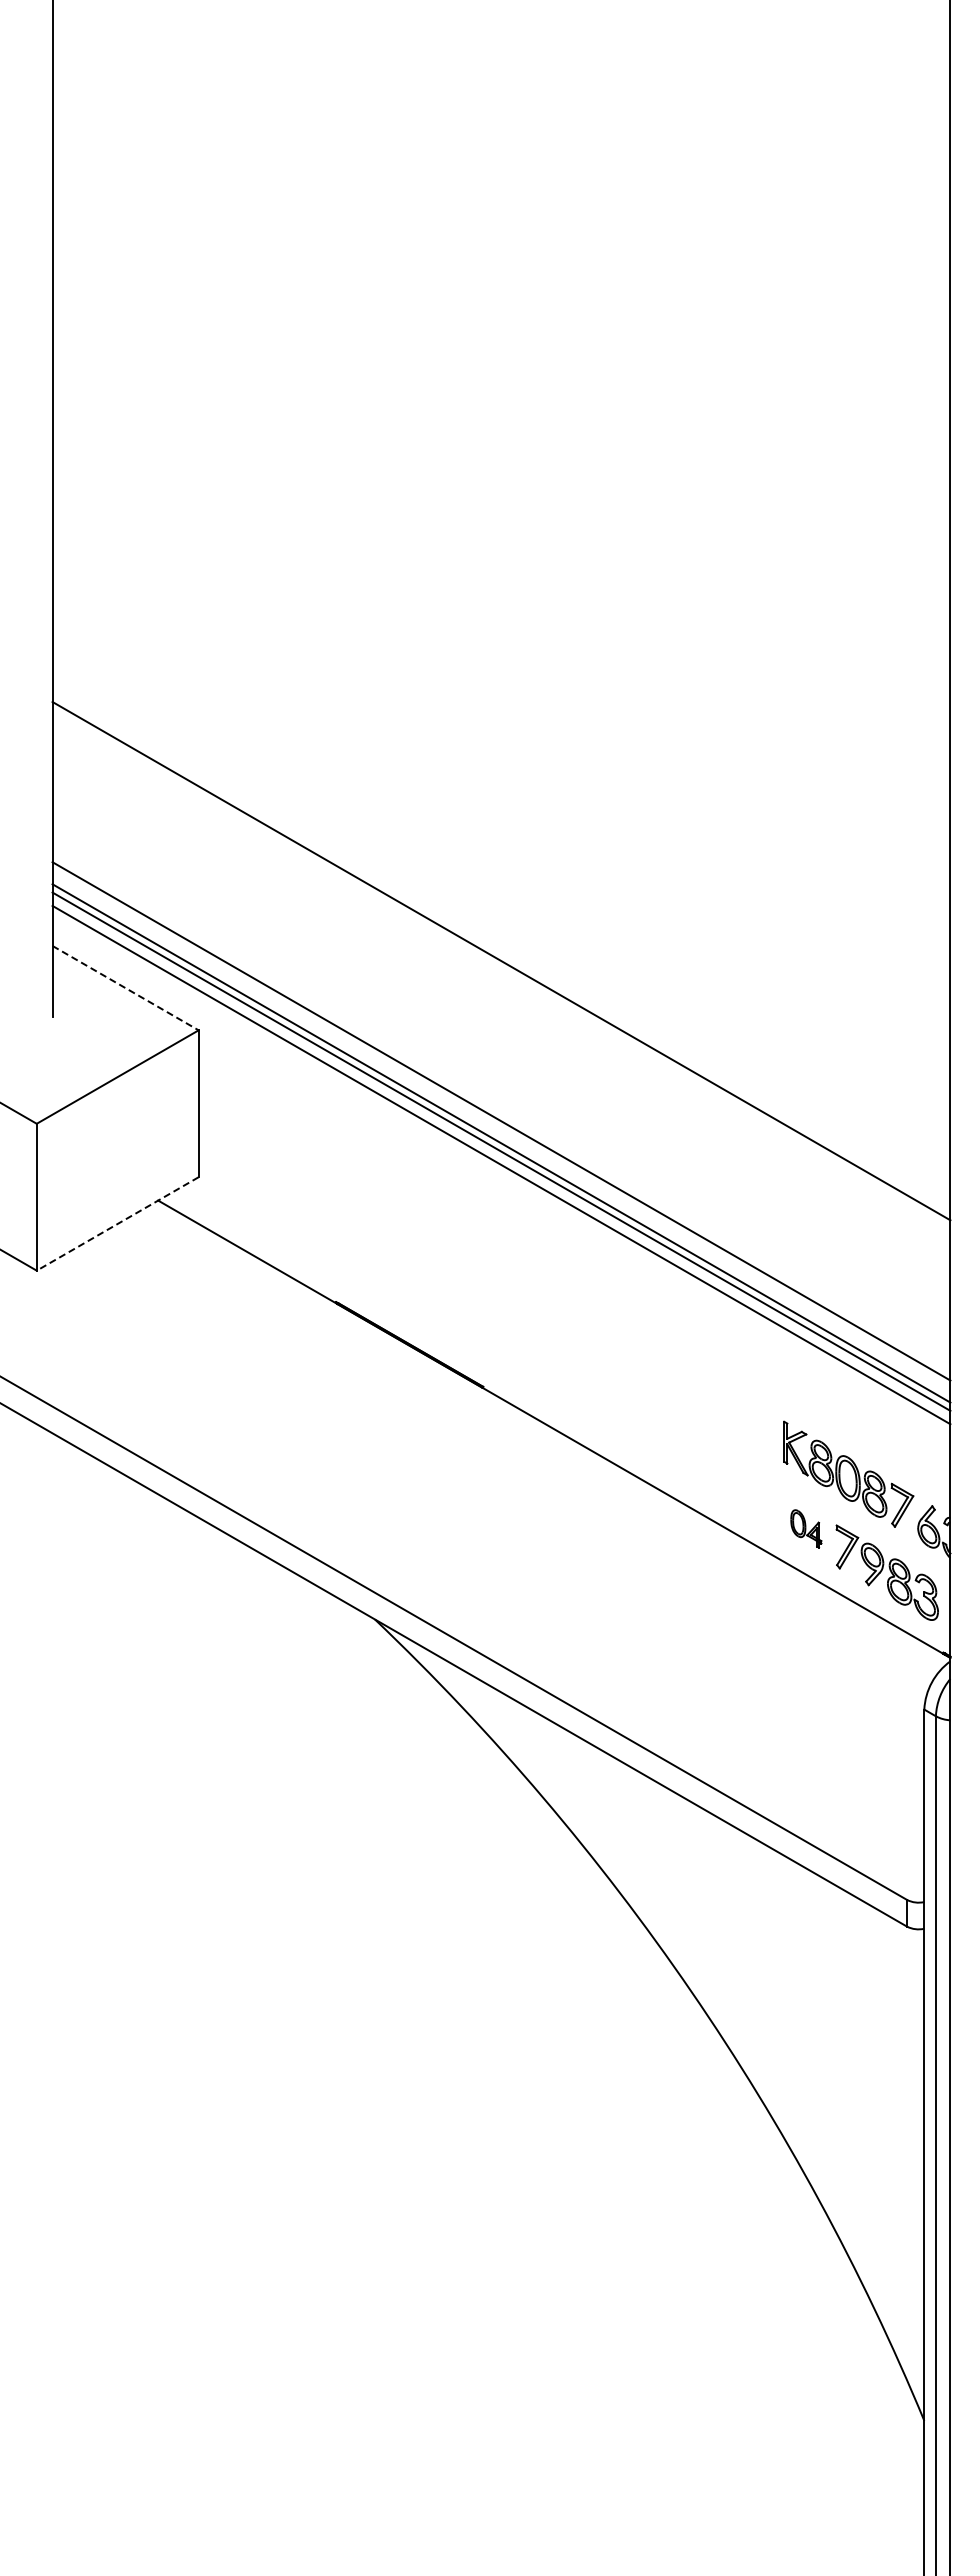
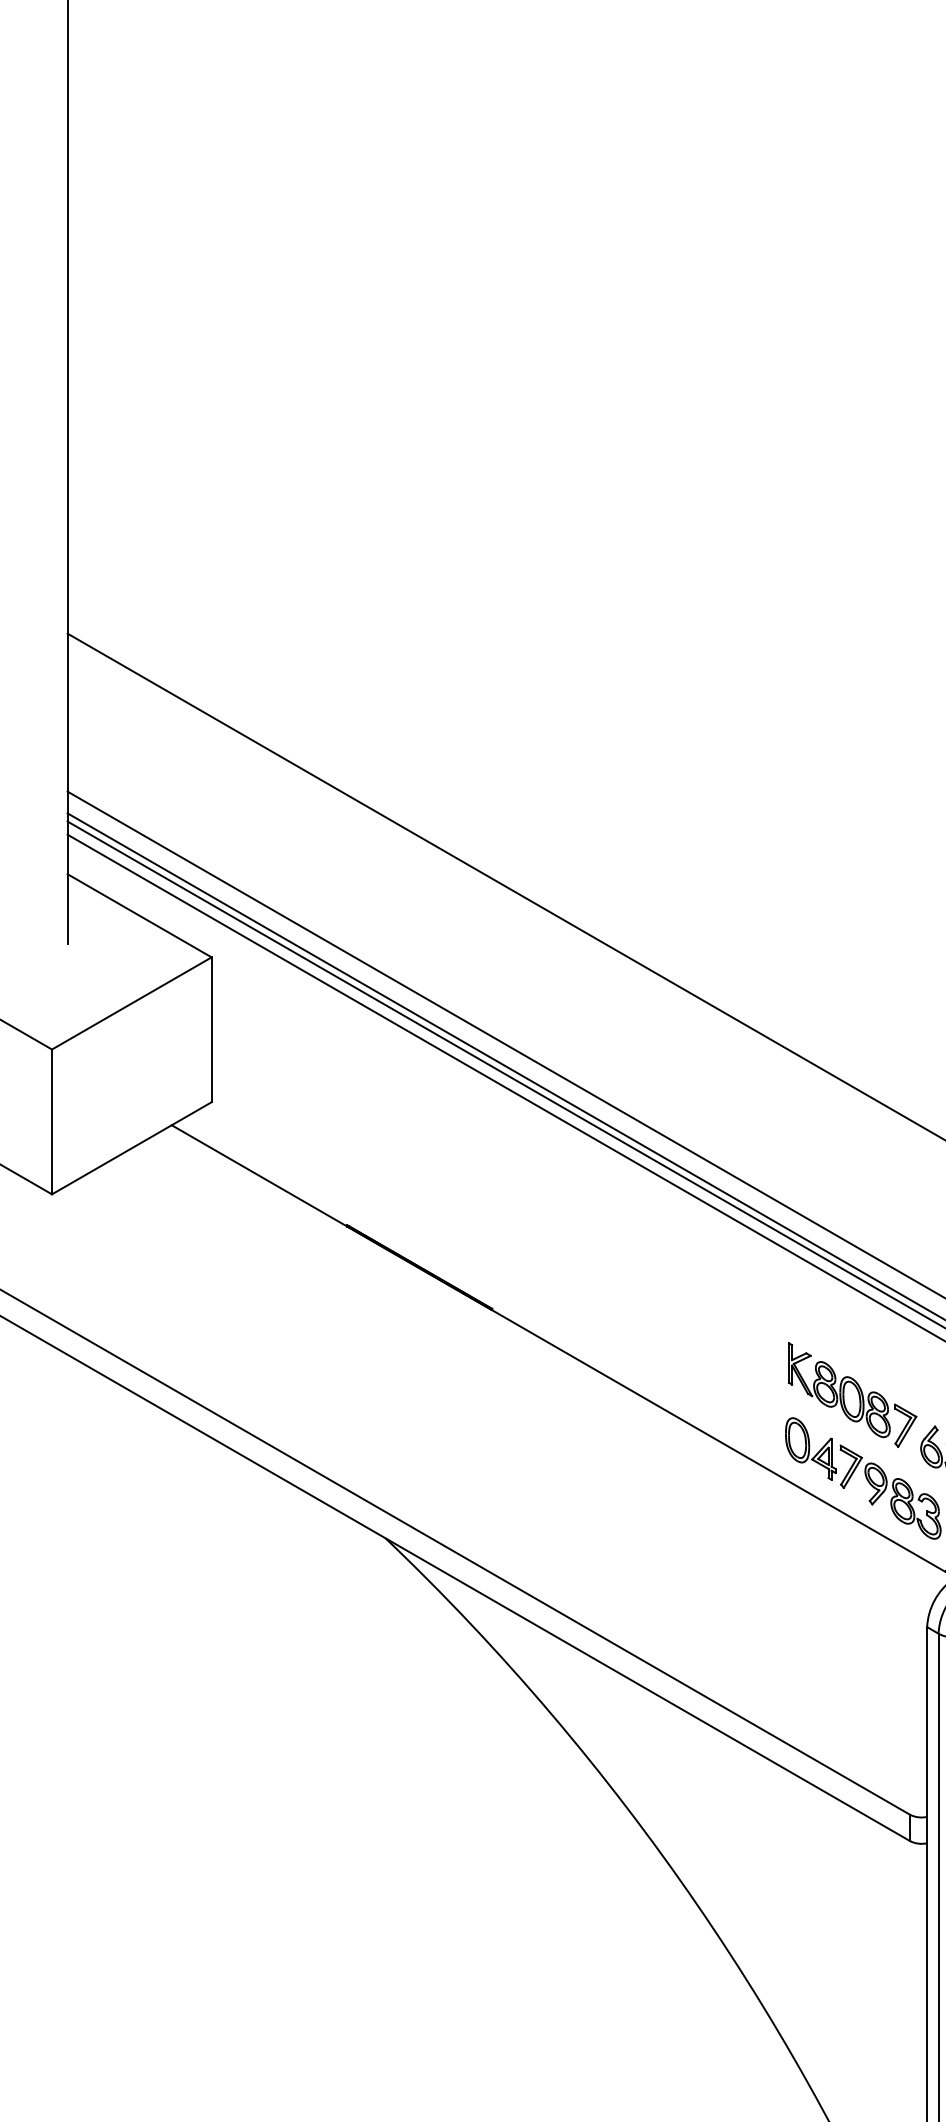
line: (126, 988) -> (140, 916), dashed -> solid
line: (117, 1224) -> (131, 1148), dashed -> solid
part: (806, 1528) -> (810, 1448), size x1.67

